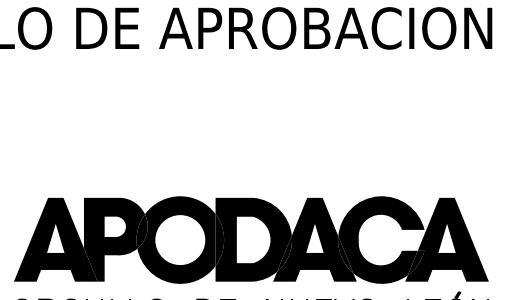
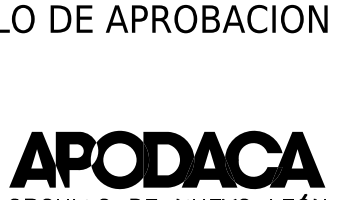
fill: (142, 230) -> (94, 153), removed
fill: (89, 264) -> (59, 176), removed

